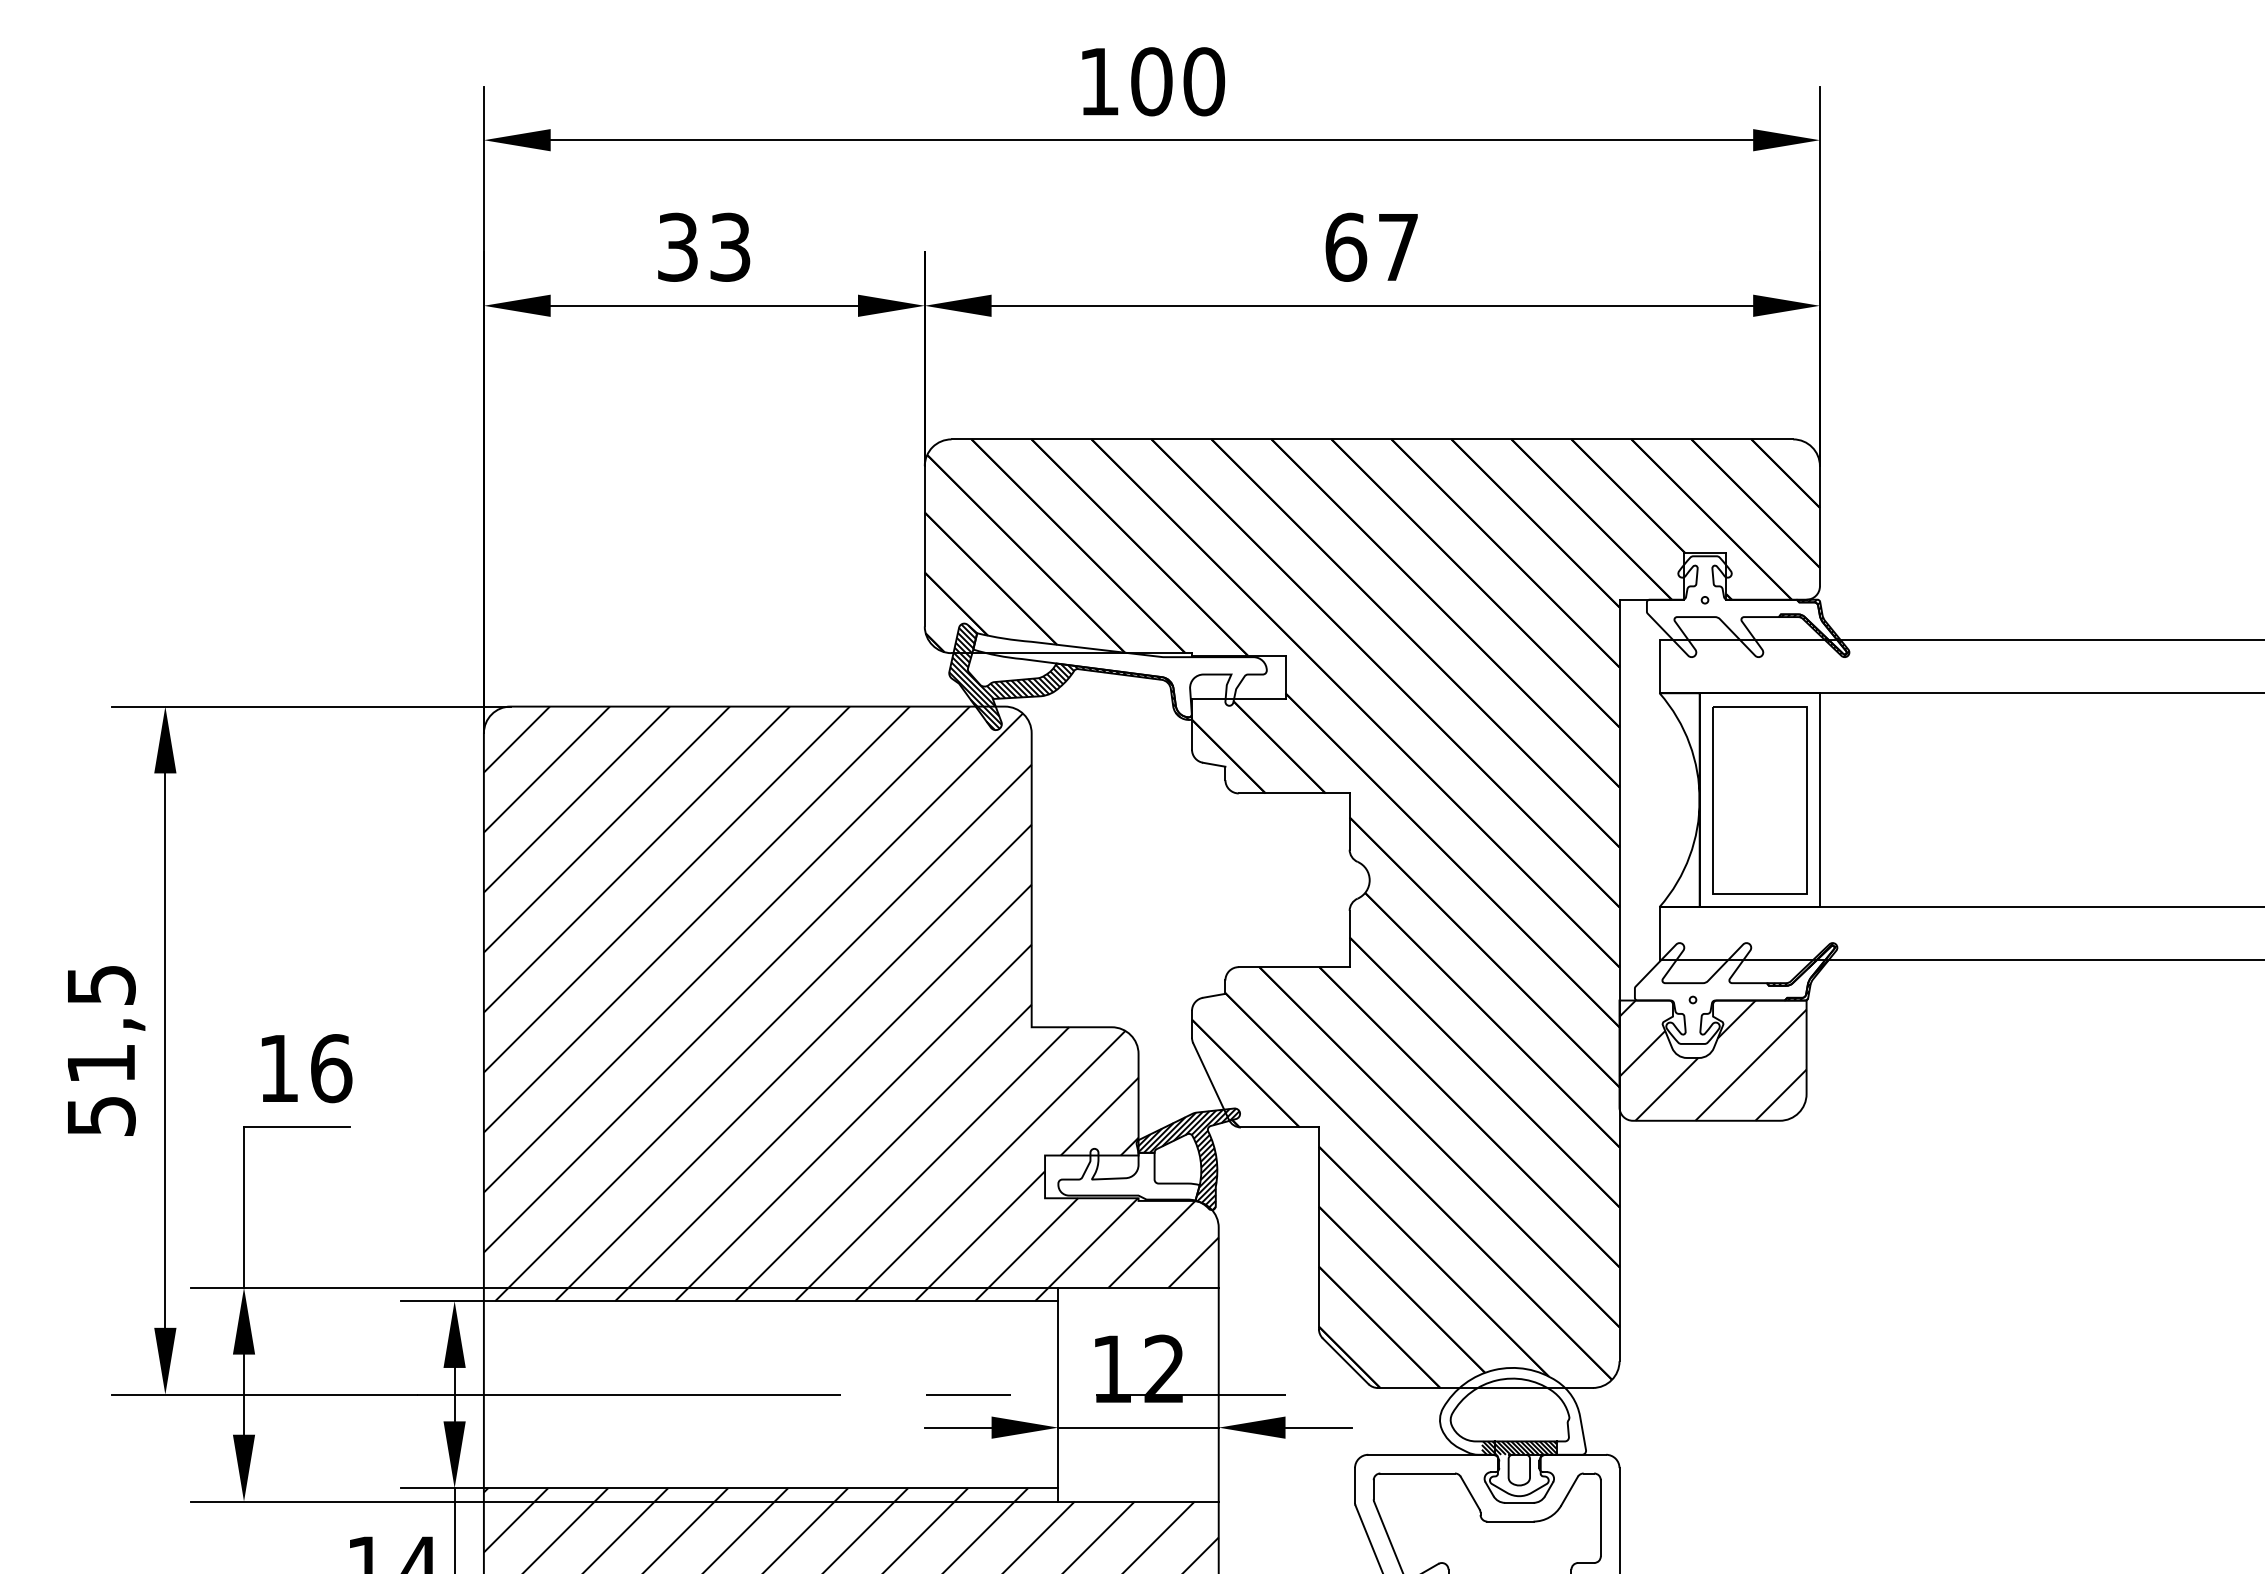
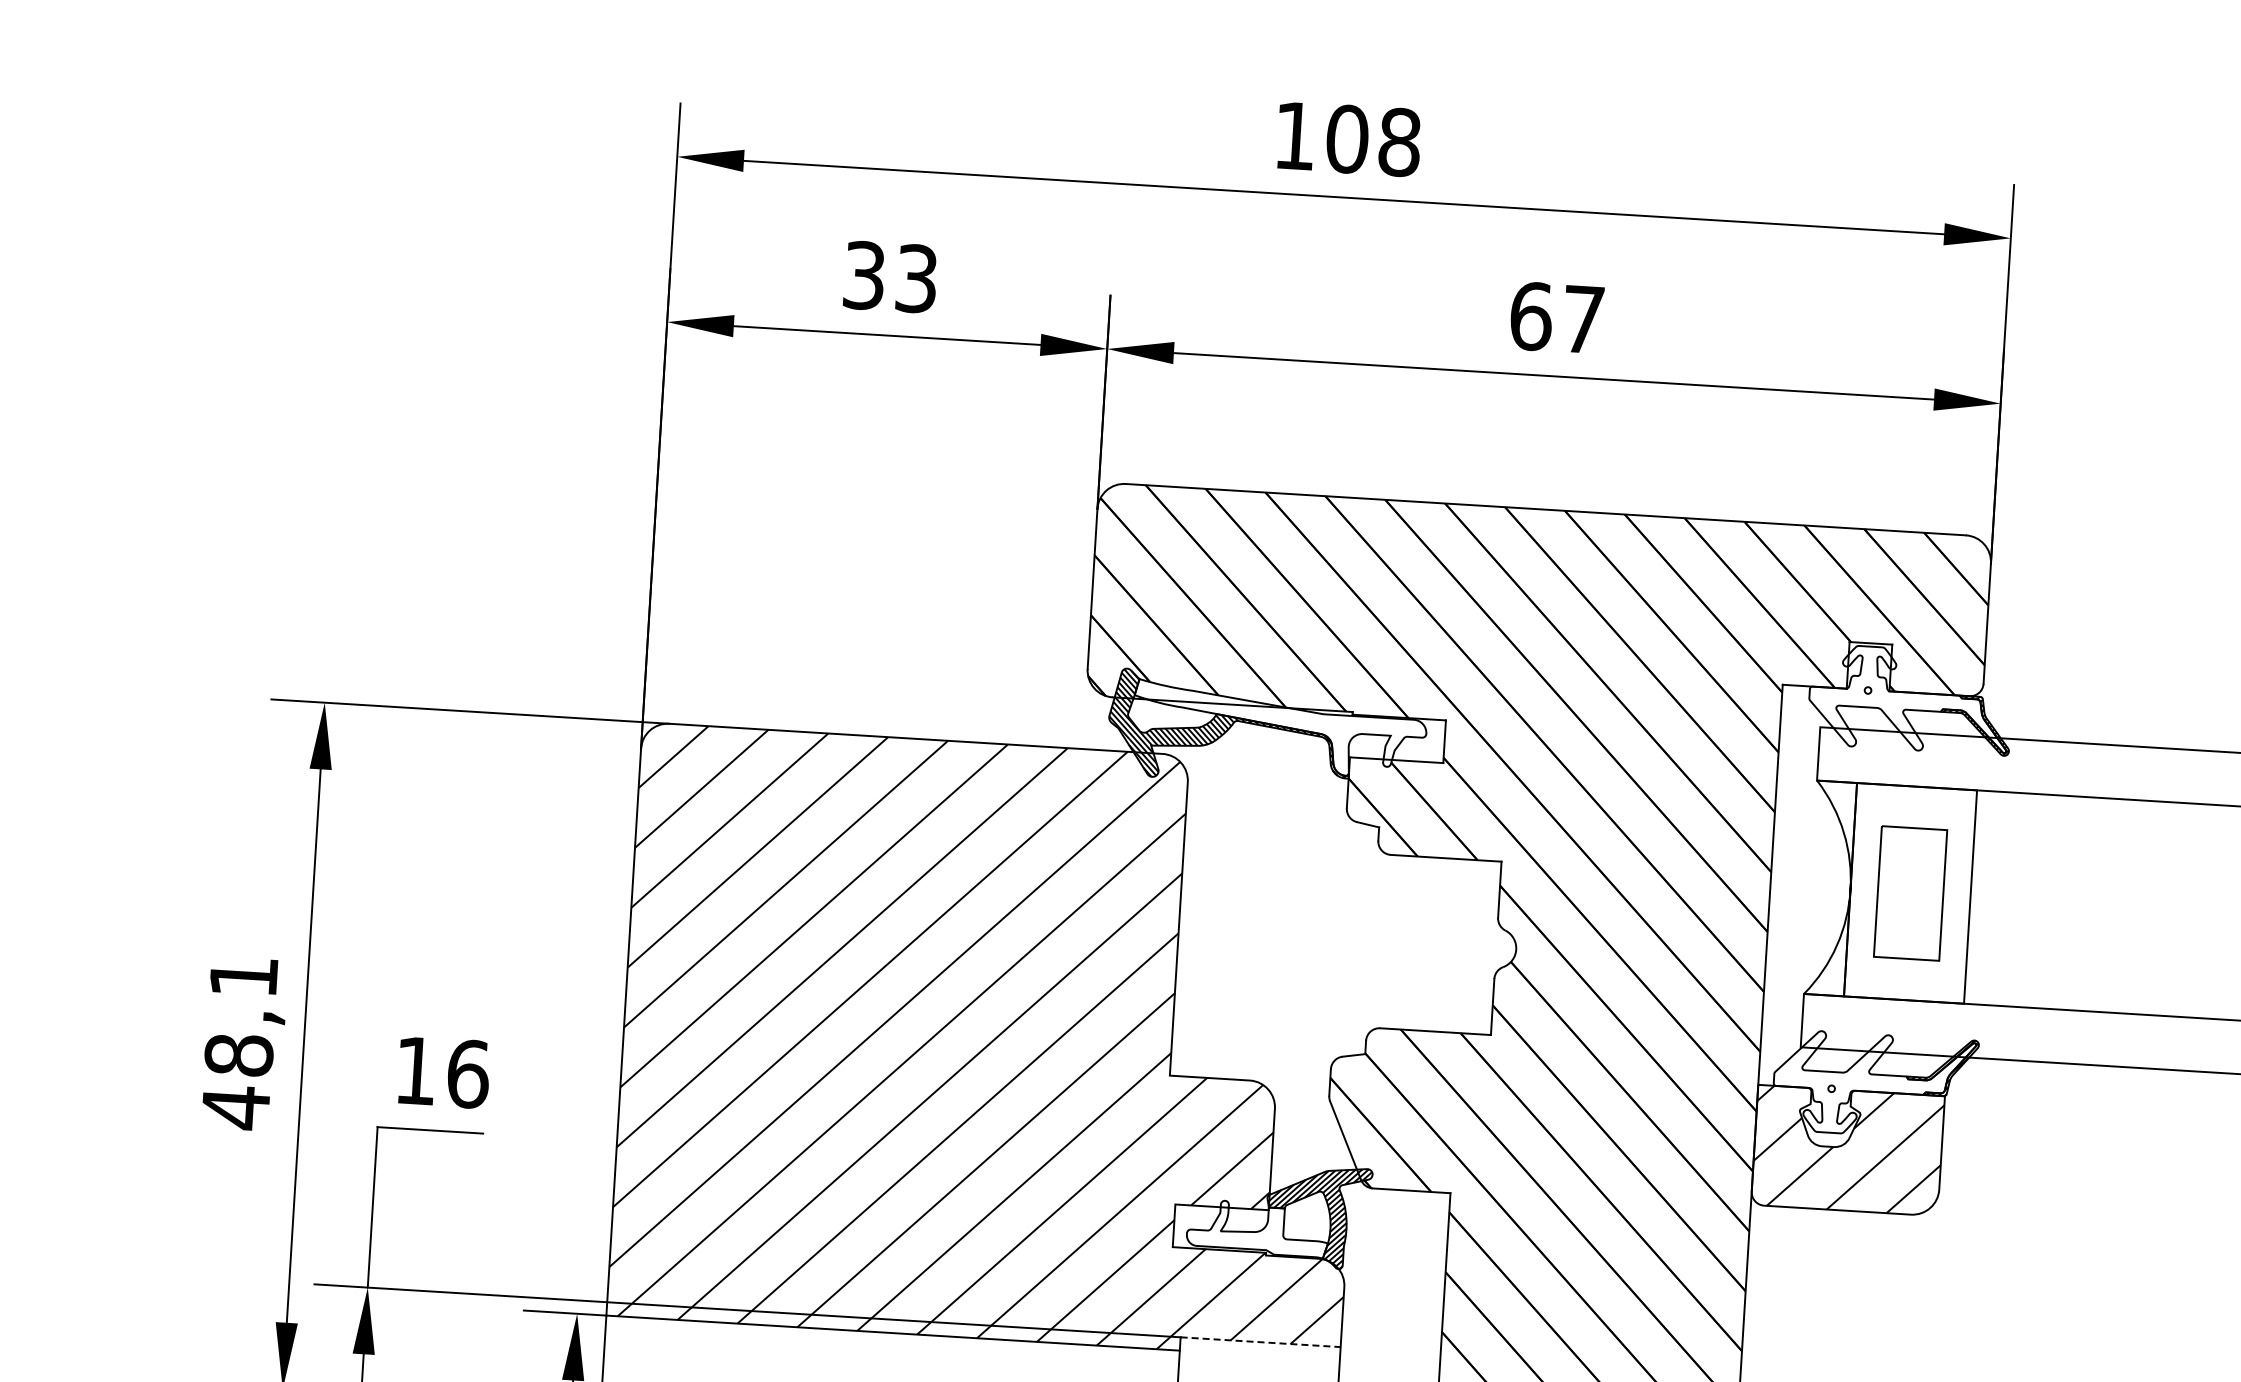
text: (1204, 81) -> (1400, 142), 100 -> 108
part: (1759, 800) -> (1910, 893), size x0.7
text: (100, 1052) -> (238, 1043), 51,5 -> 48,1
line: (1139, 1287) -> (1261, 1341), solid -> dashed

